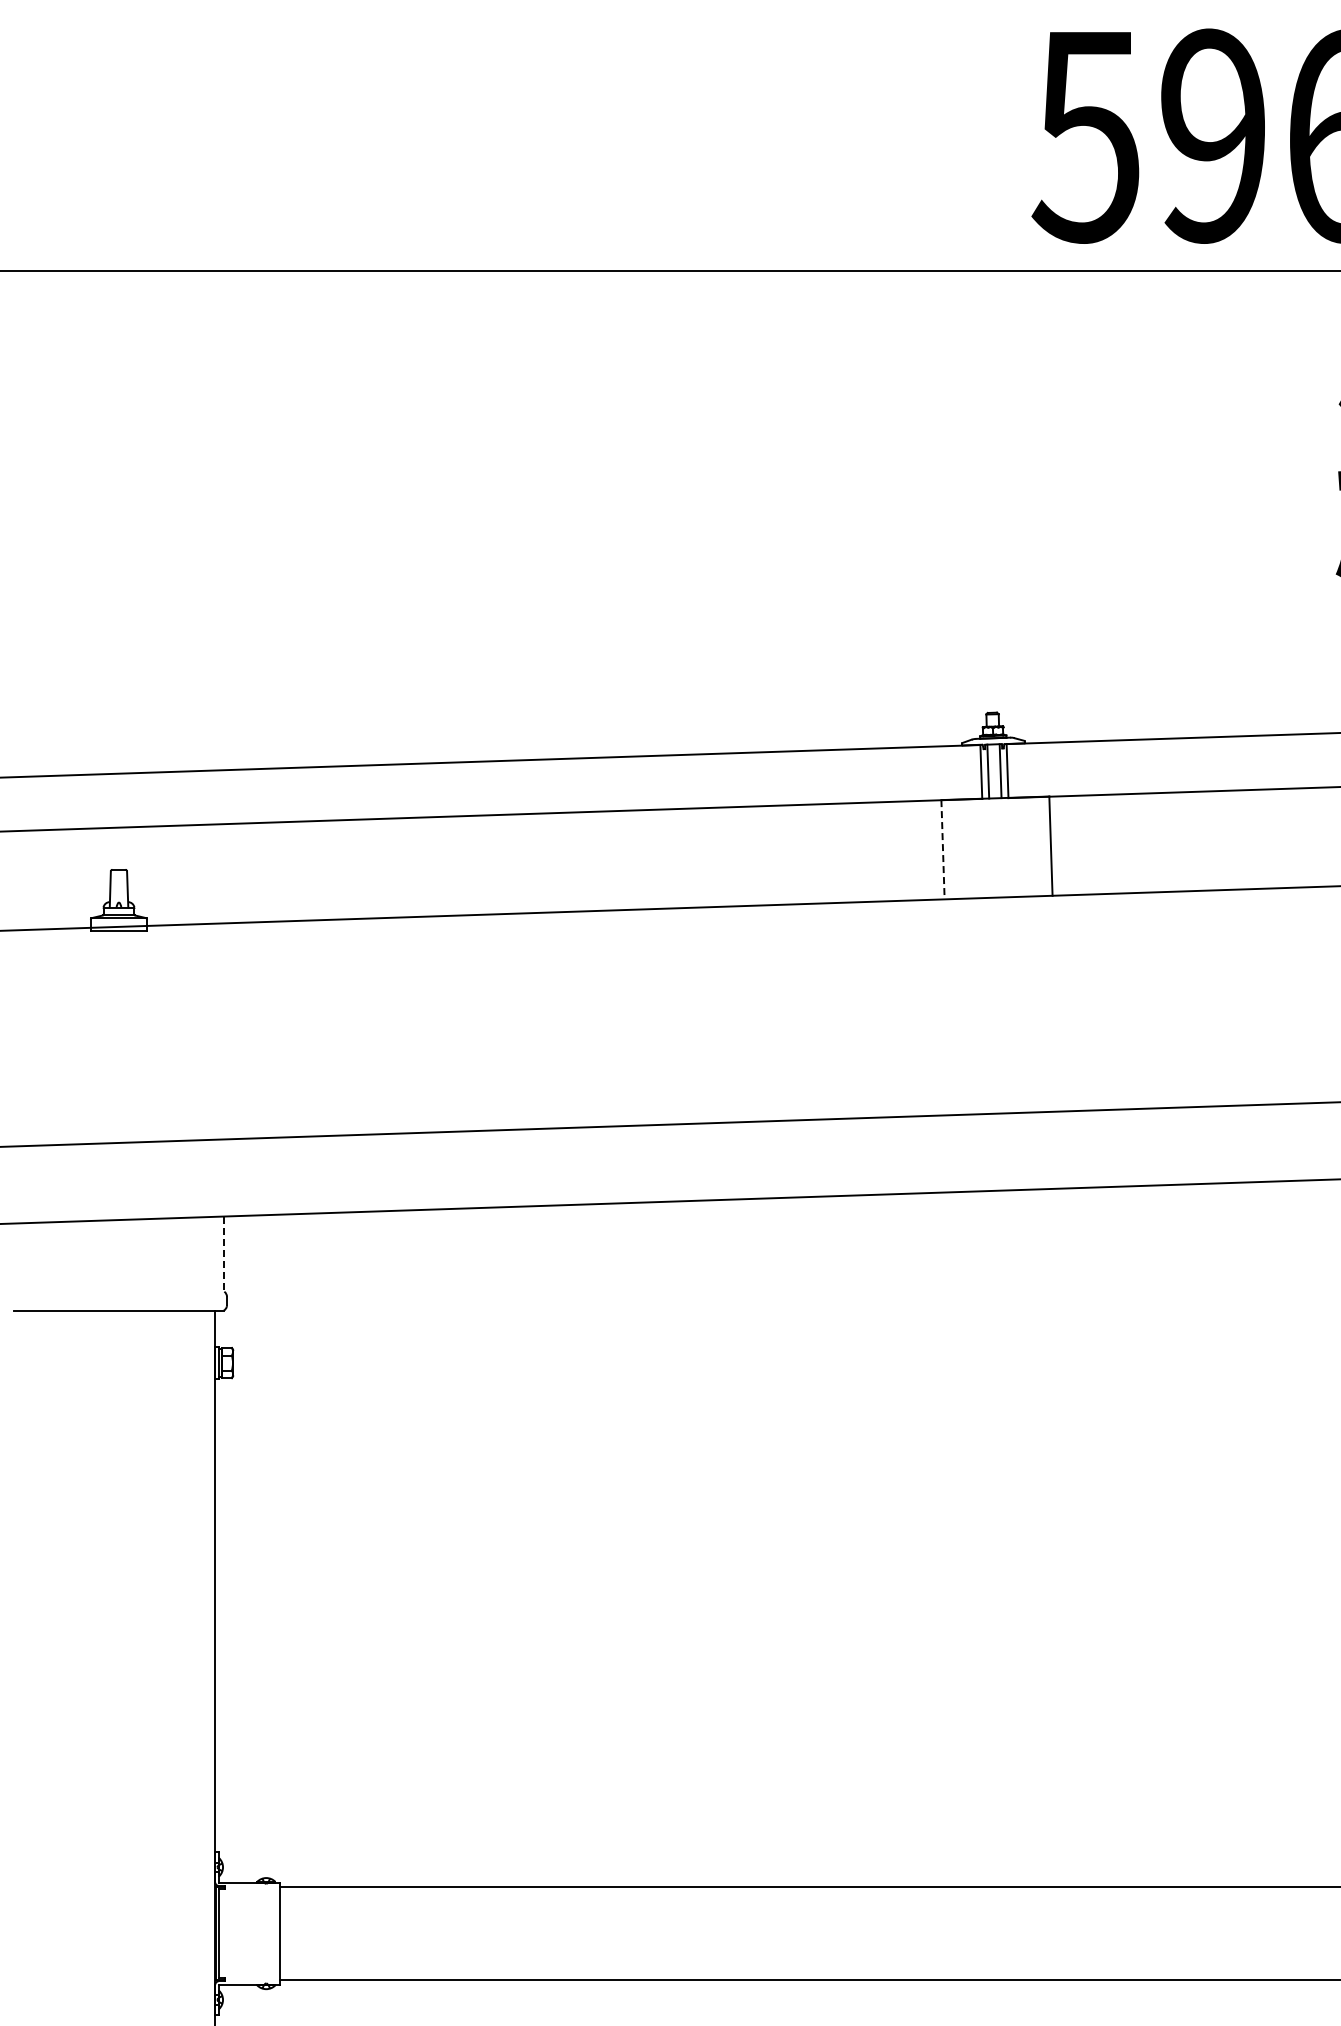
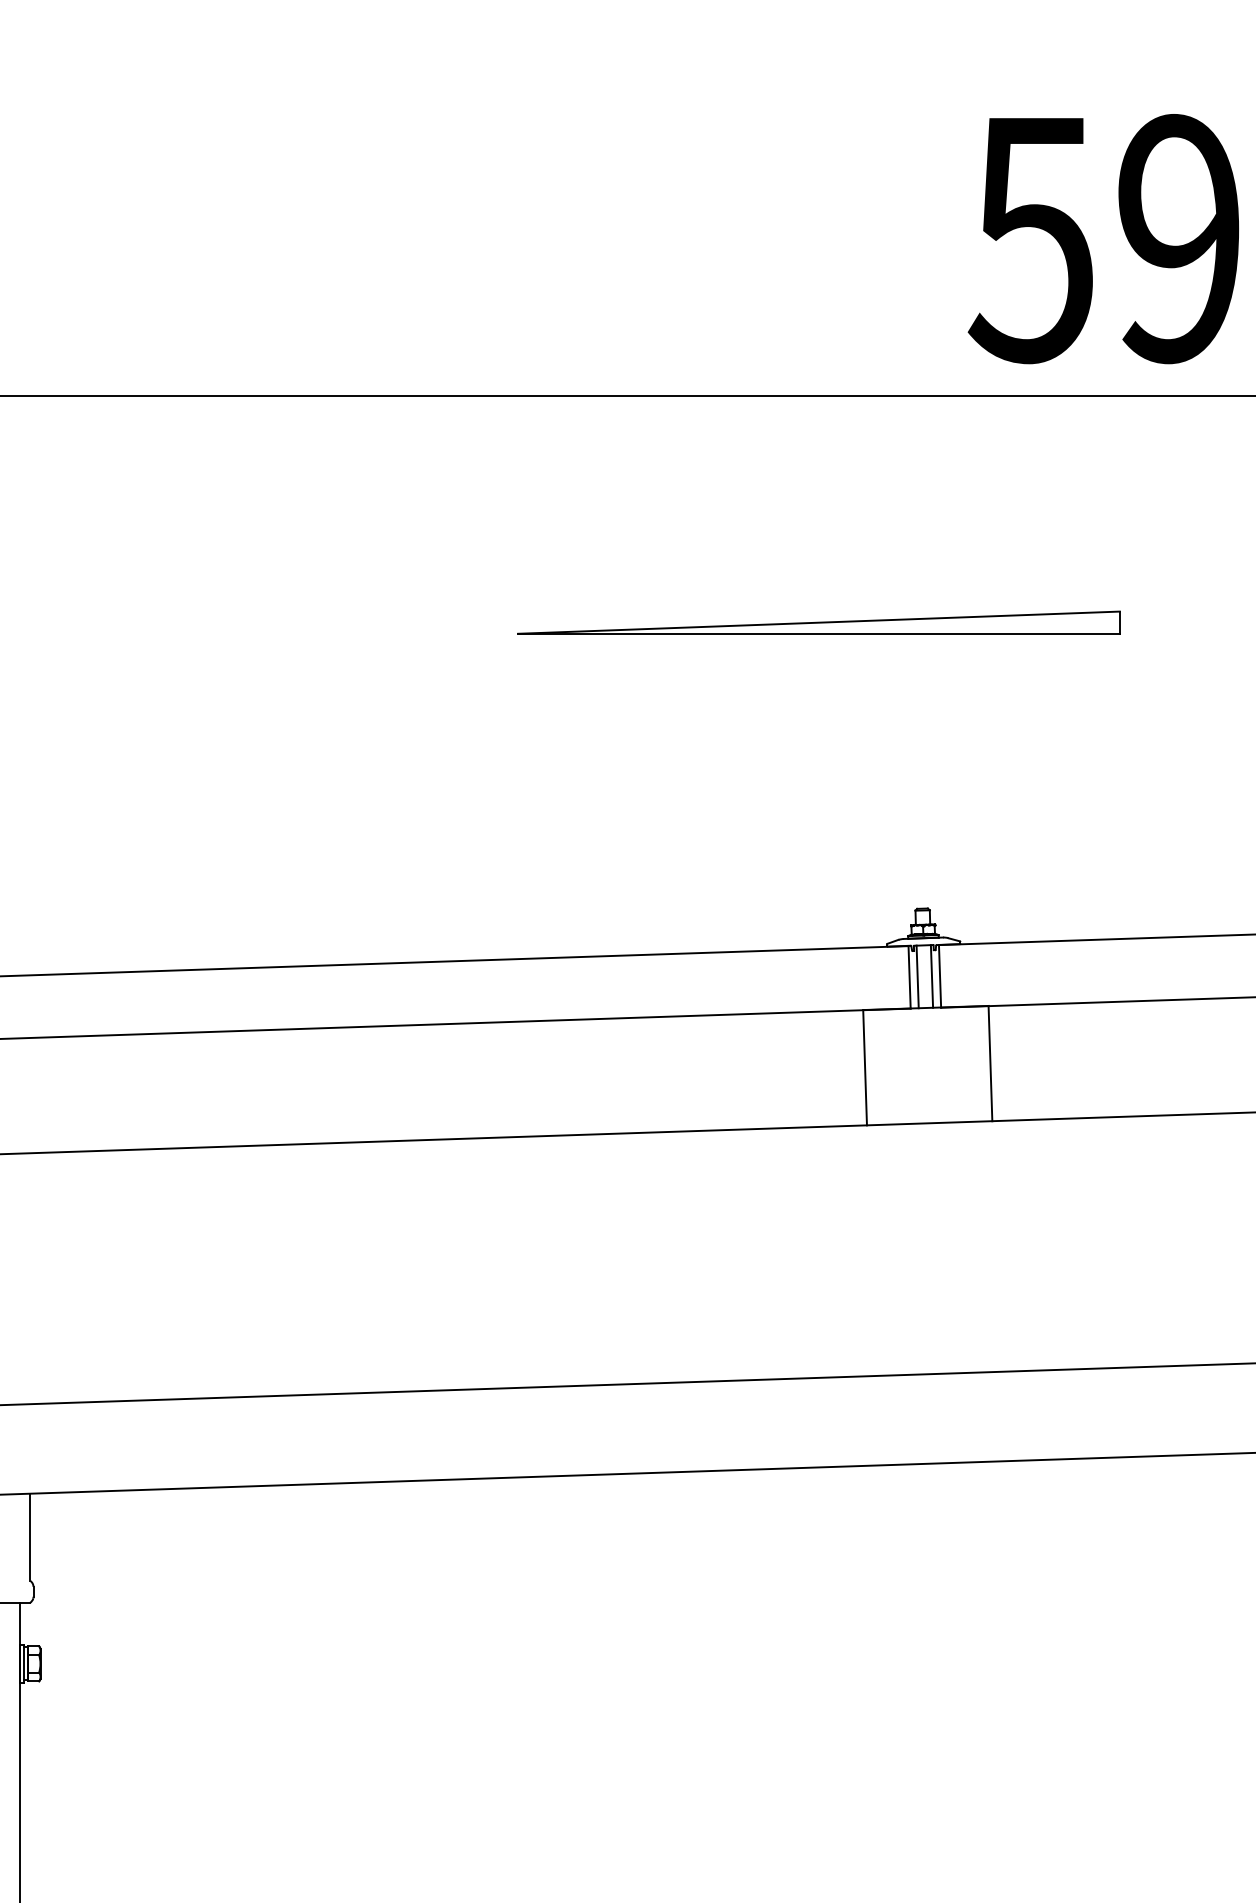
part: (903, 466) -> (819, 622), added
line: (943, 849) -> (865, 1067), dashed -> solid
line: (224, 1254) -> (30, 1537), dashed -> solid

